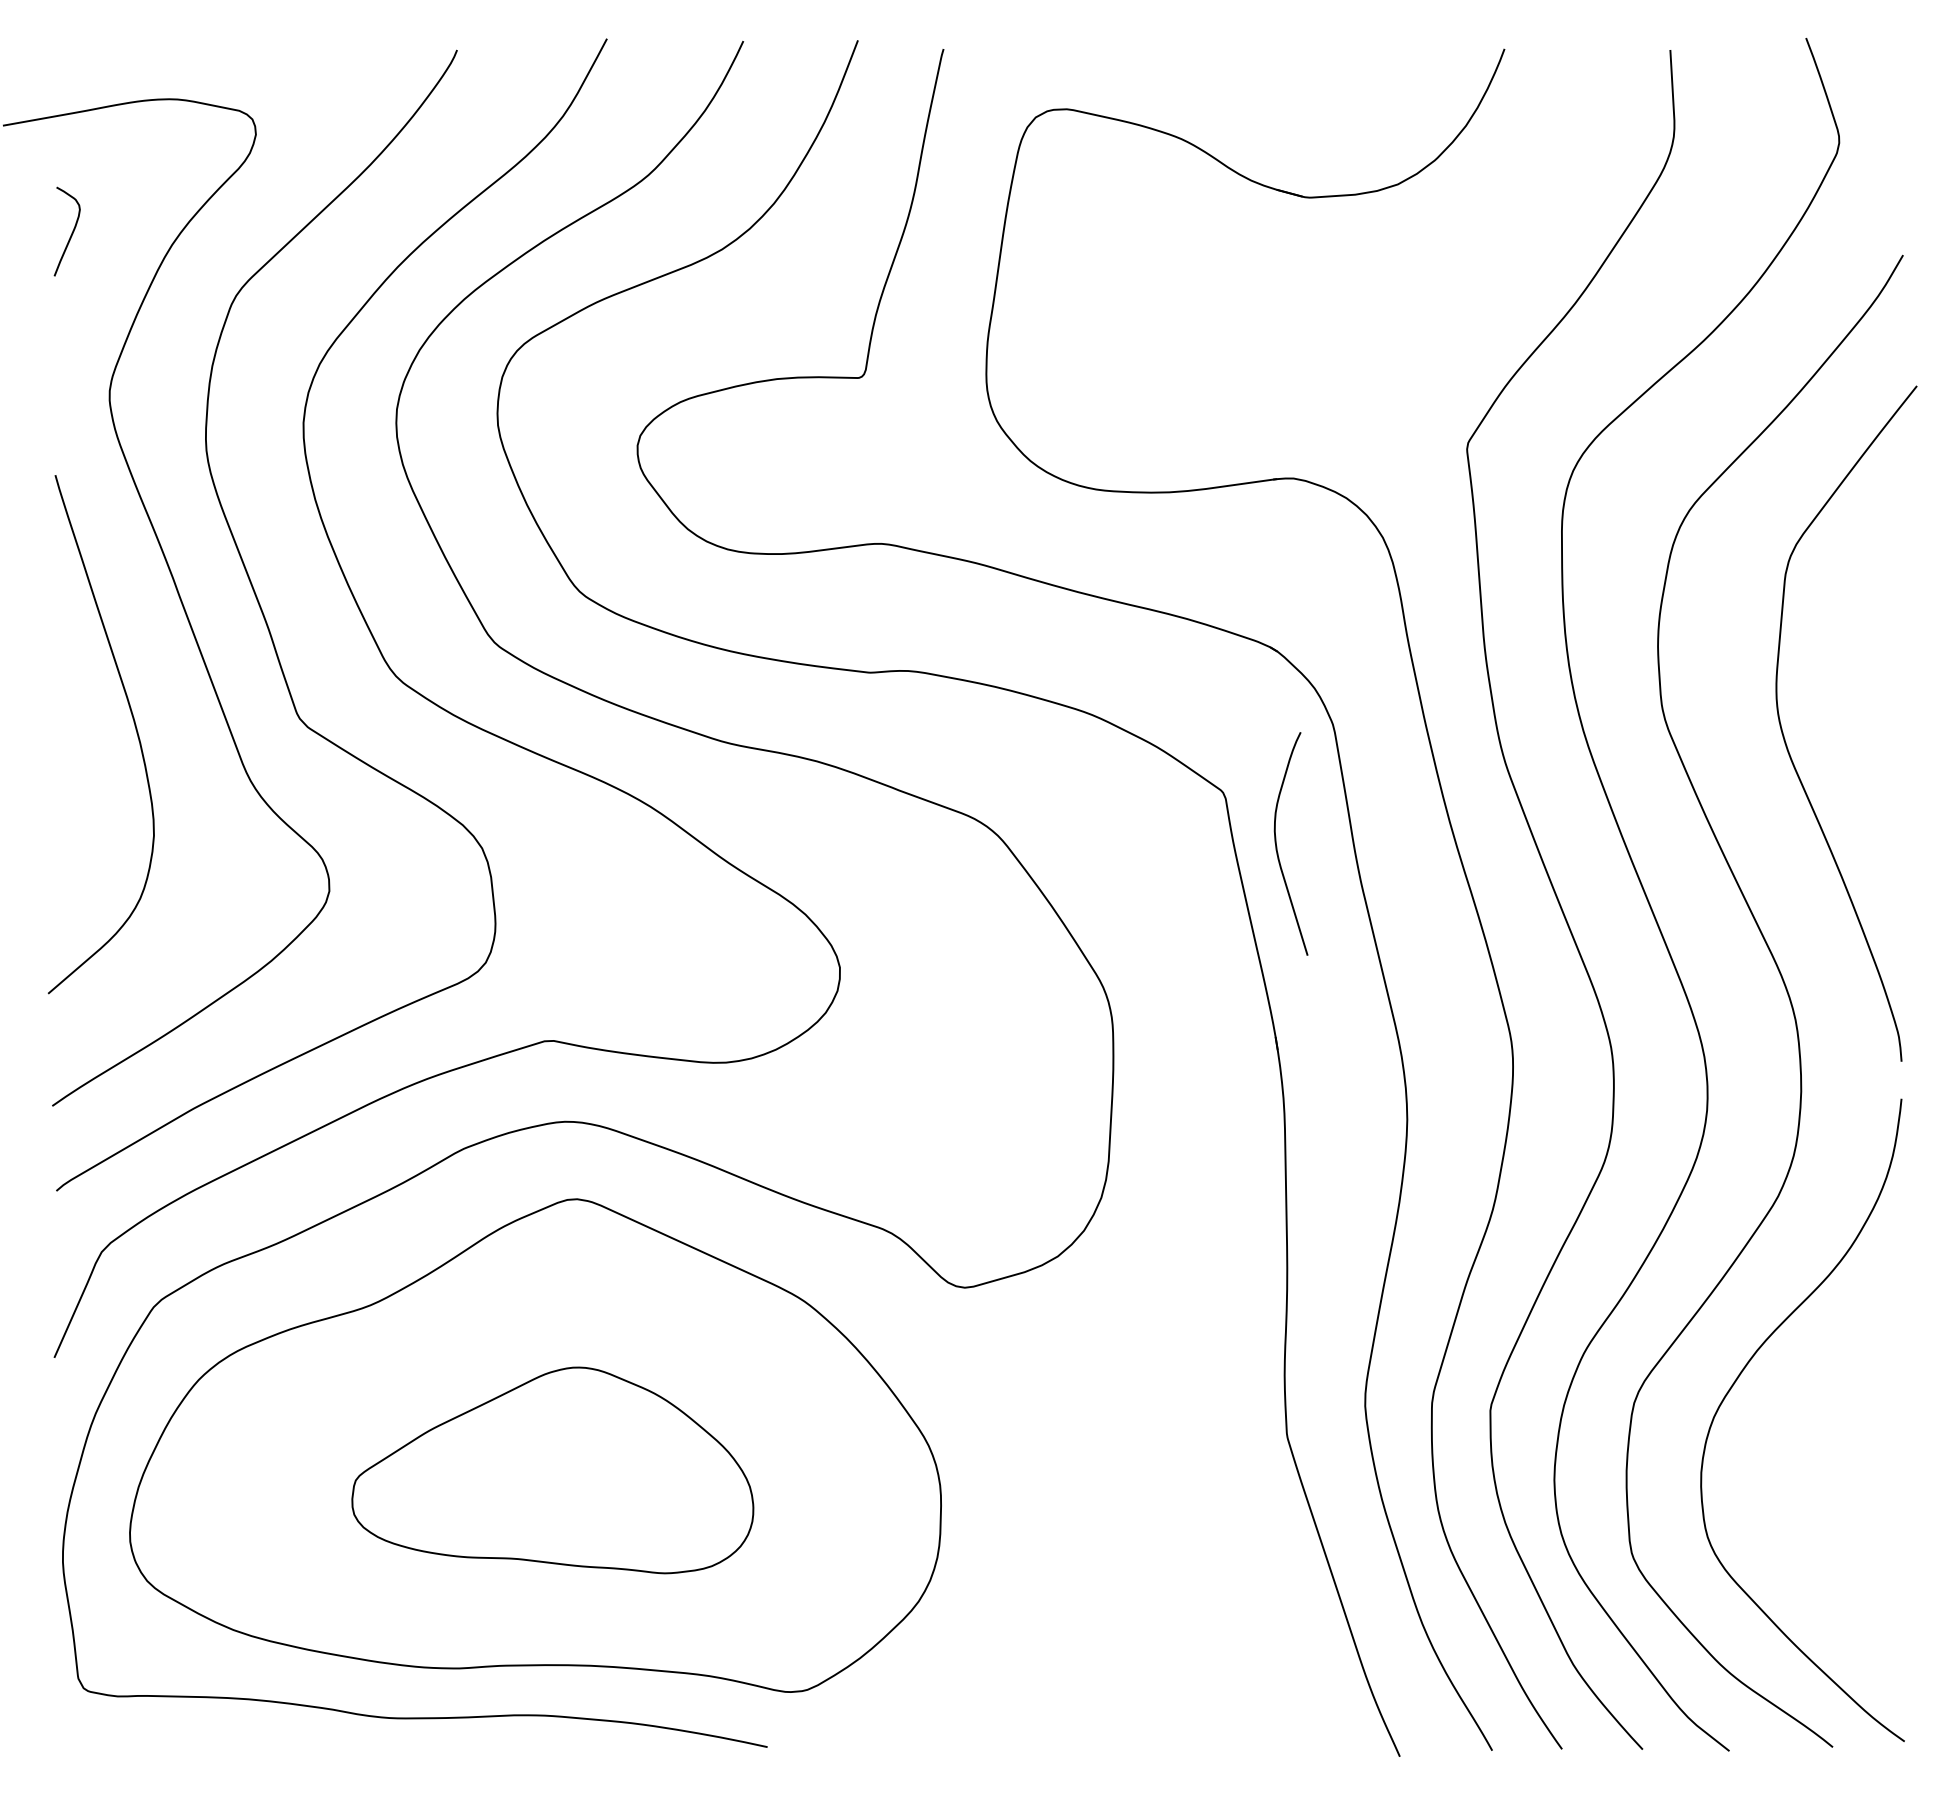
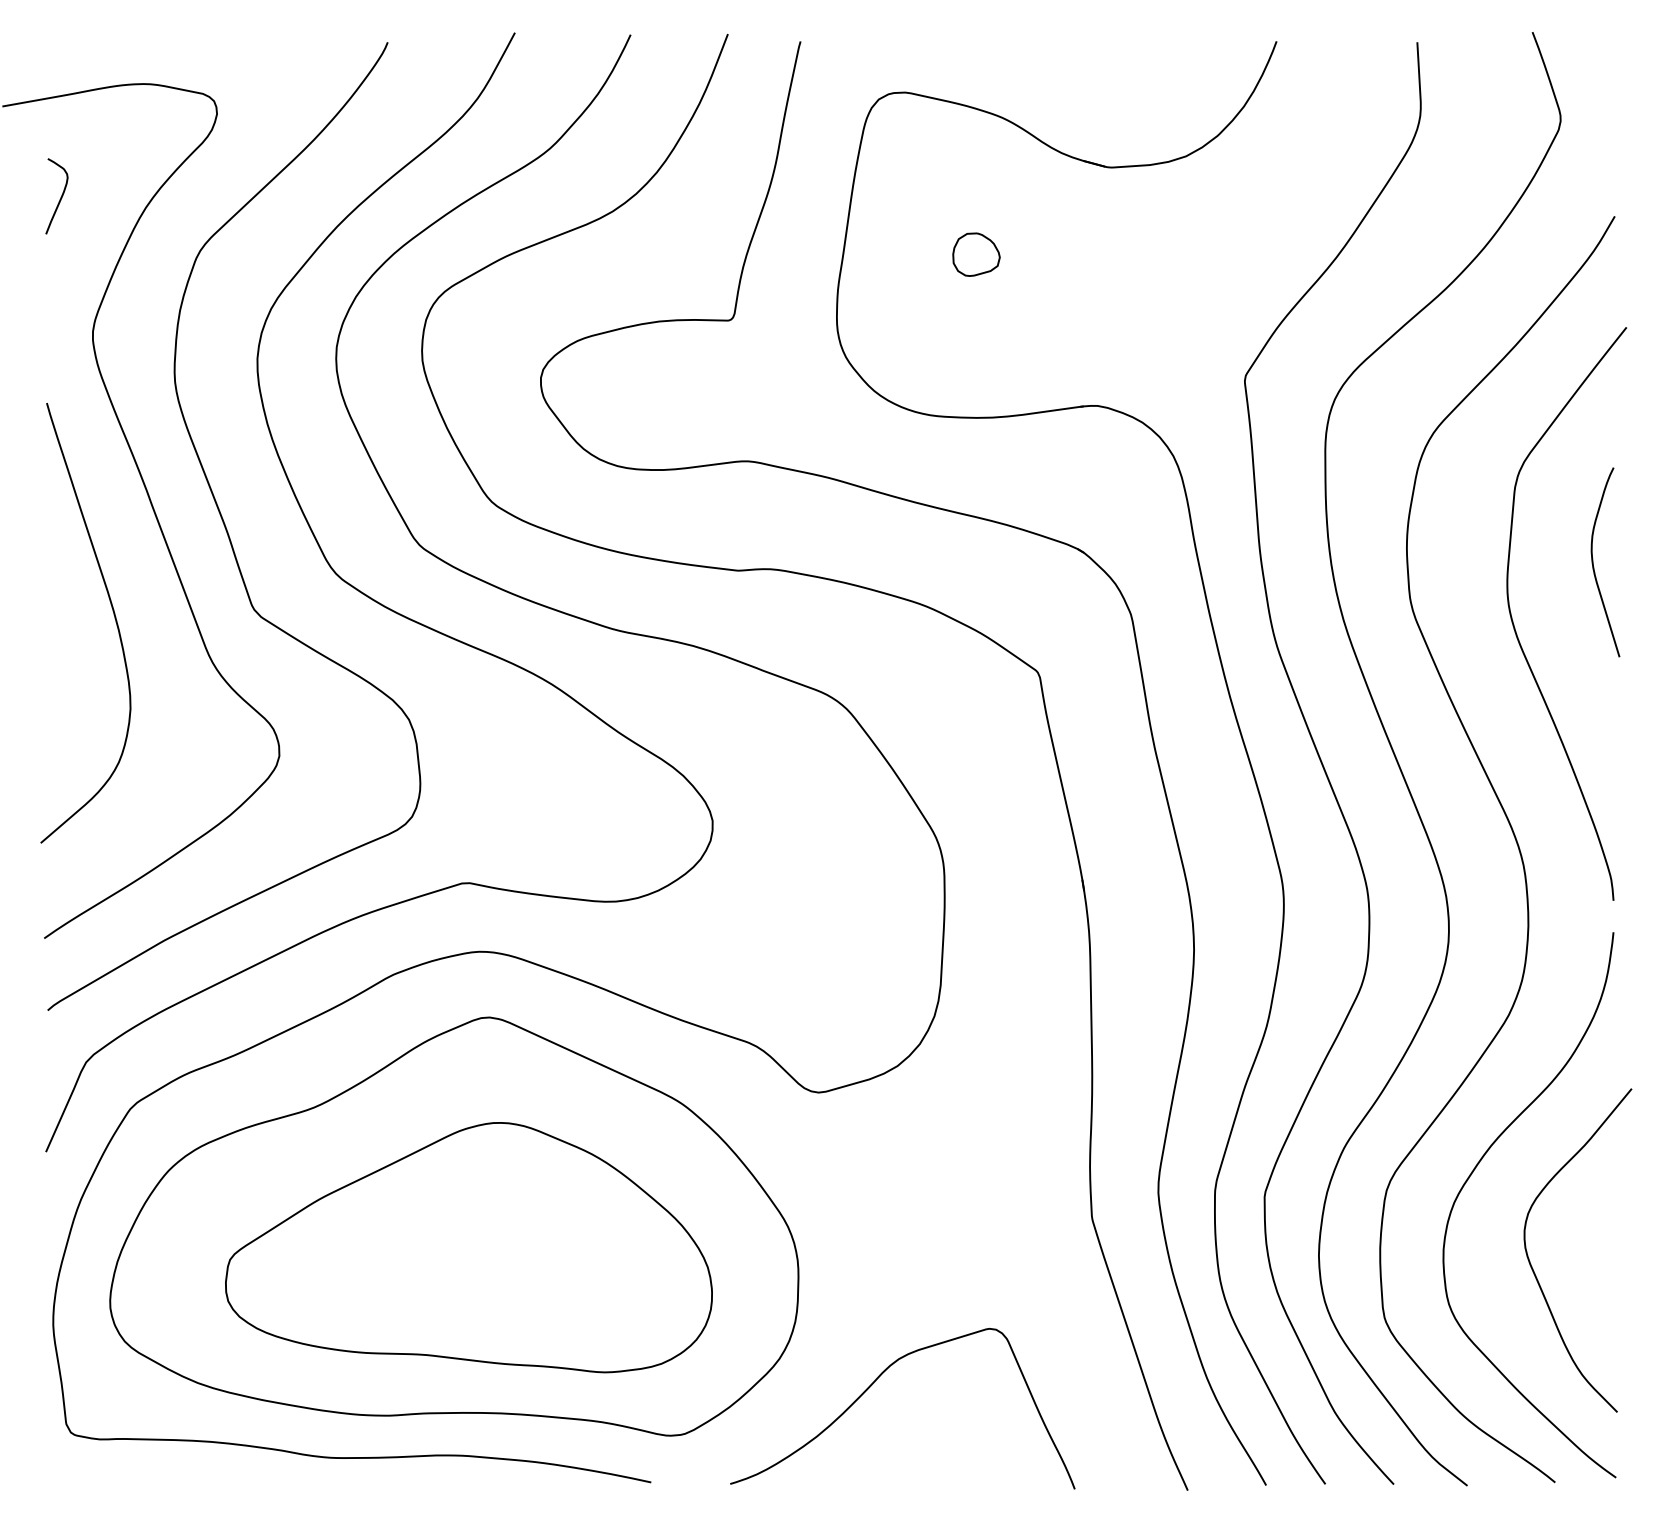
part: (1150, 300) -> (976, 254), added
curve: (1277, 846) -> (1593, 564), moved
part: (552, 1470) -> (468, 1247), size x1.43
curve: (1808, 1498) -> (1534, 1271), added
curve: (1027, 1633) -> (871, 1386), added

